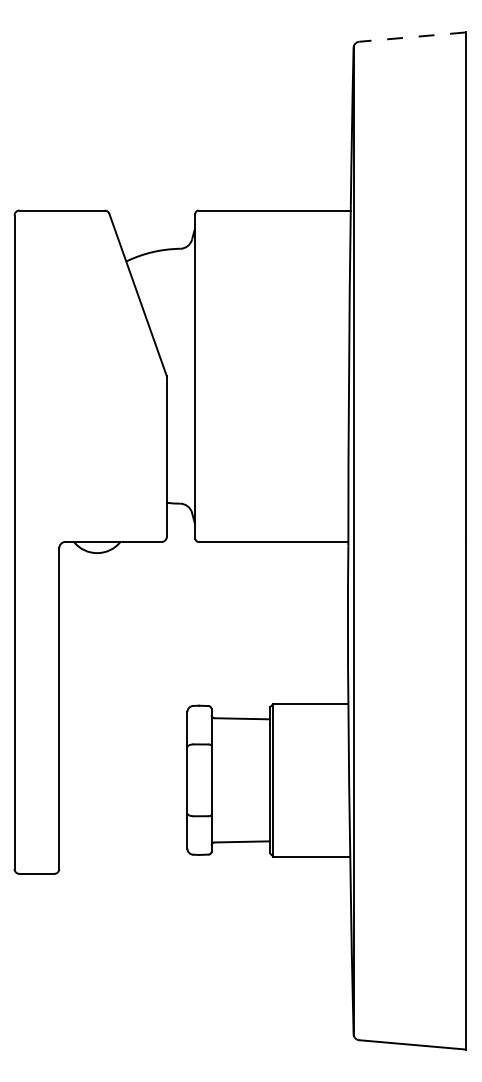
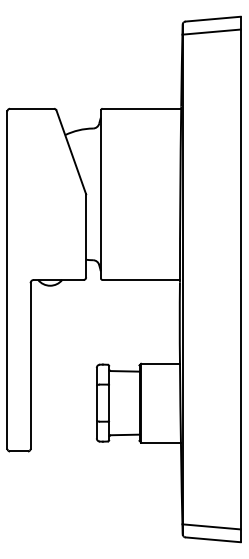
line: (413, 37) -> (213, 19), dashed -> solid
line: (409, 60) -> (211, 31), added
line: (409, 1019) -> (211, 526), added

